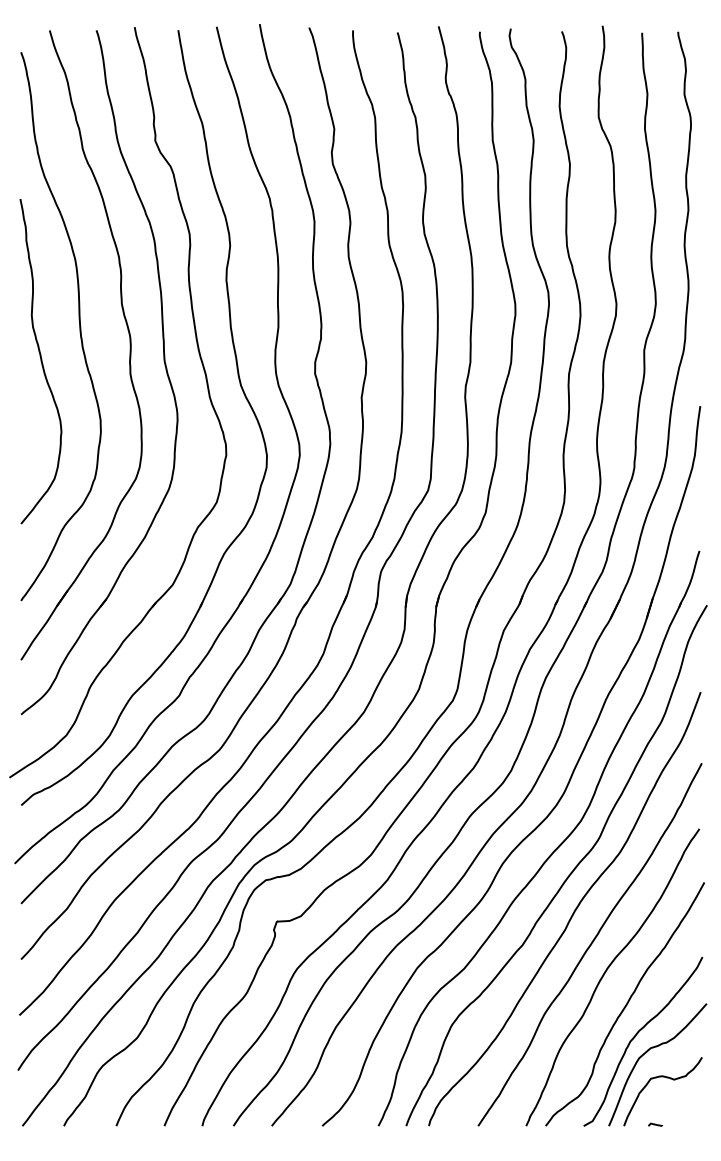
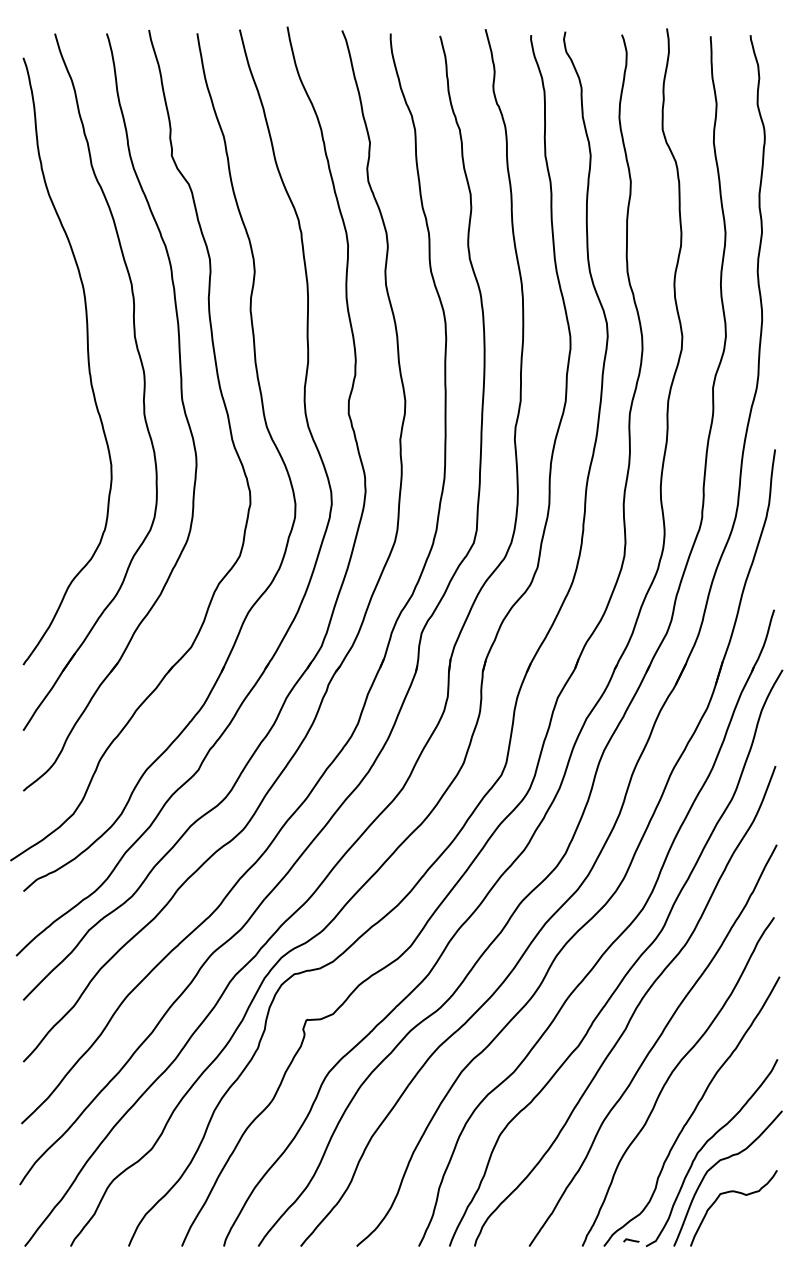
curve: (40, 361) -> (44, 400), removed
line: (655, 1124) -> (631, 1240), moved

